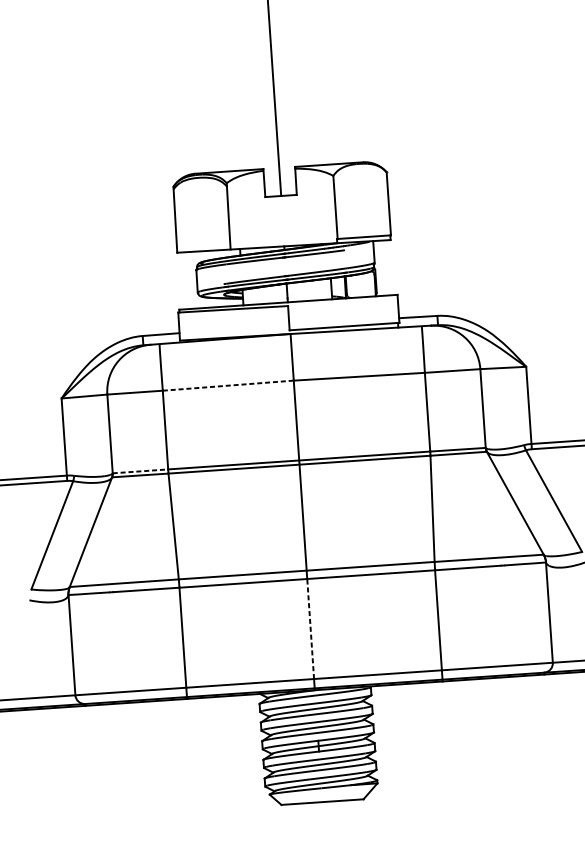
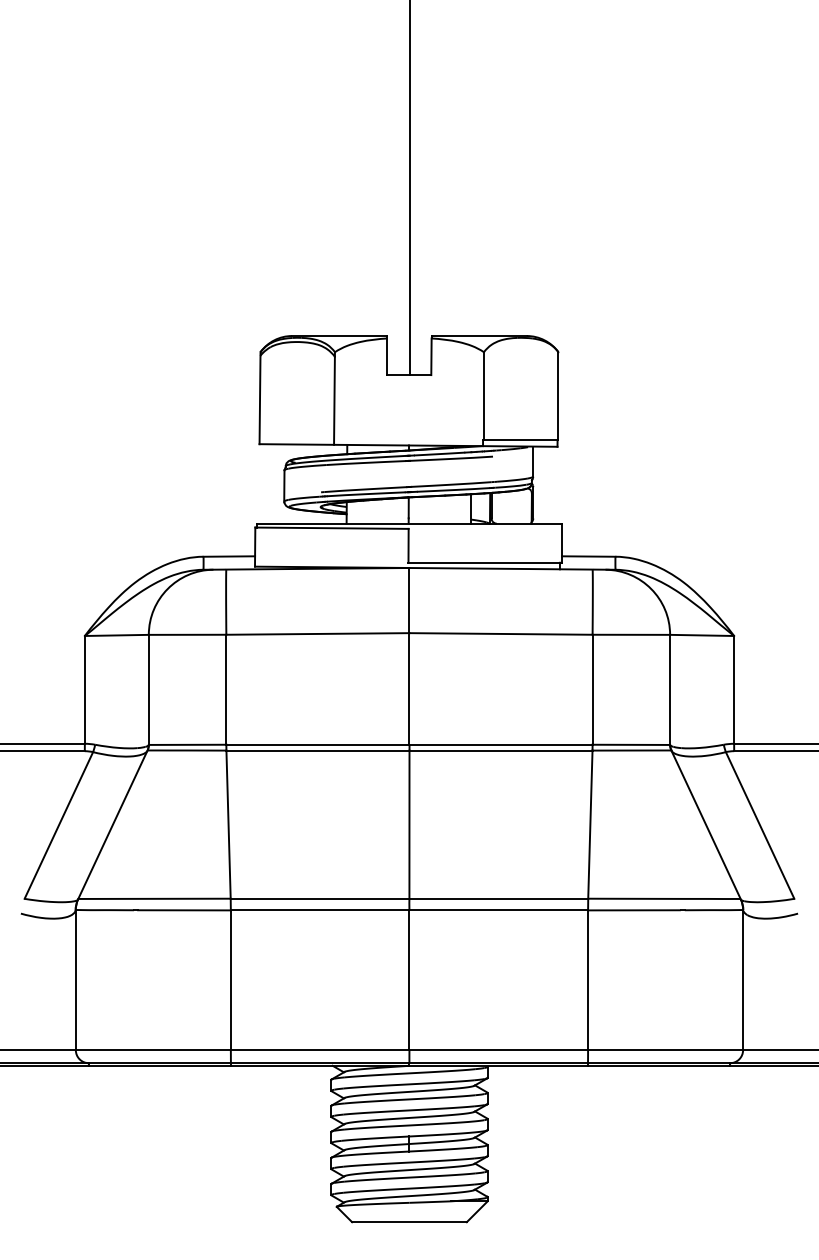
line: (227, 385) -> (317, 633), dashed -> solid
line: (140, 471) -> (187, 744), dashed -> solid
line: (310, 629) -> (409, 980), dashed -> solid

